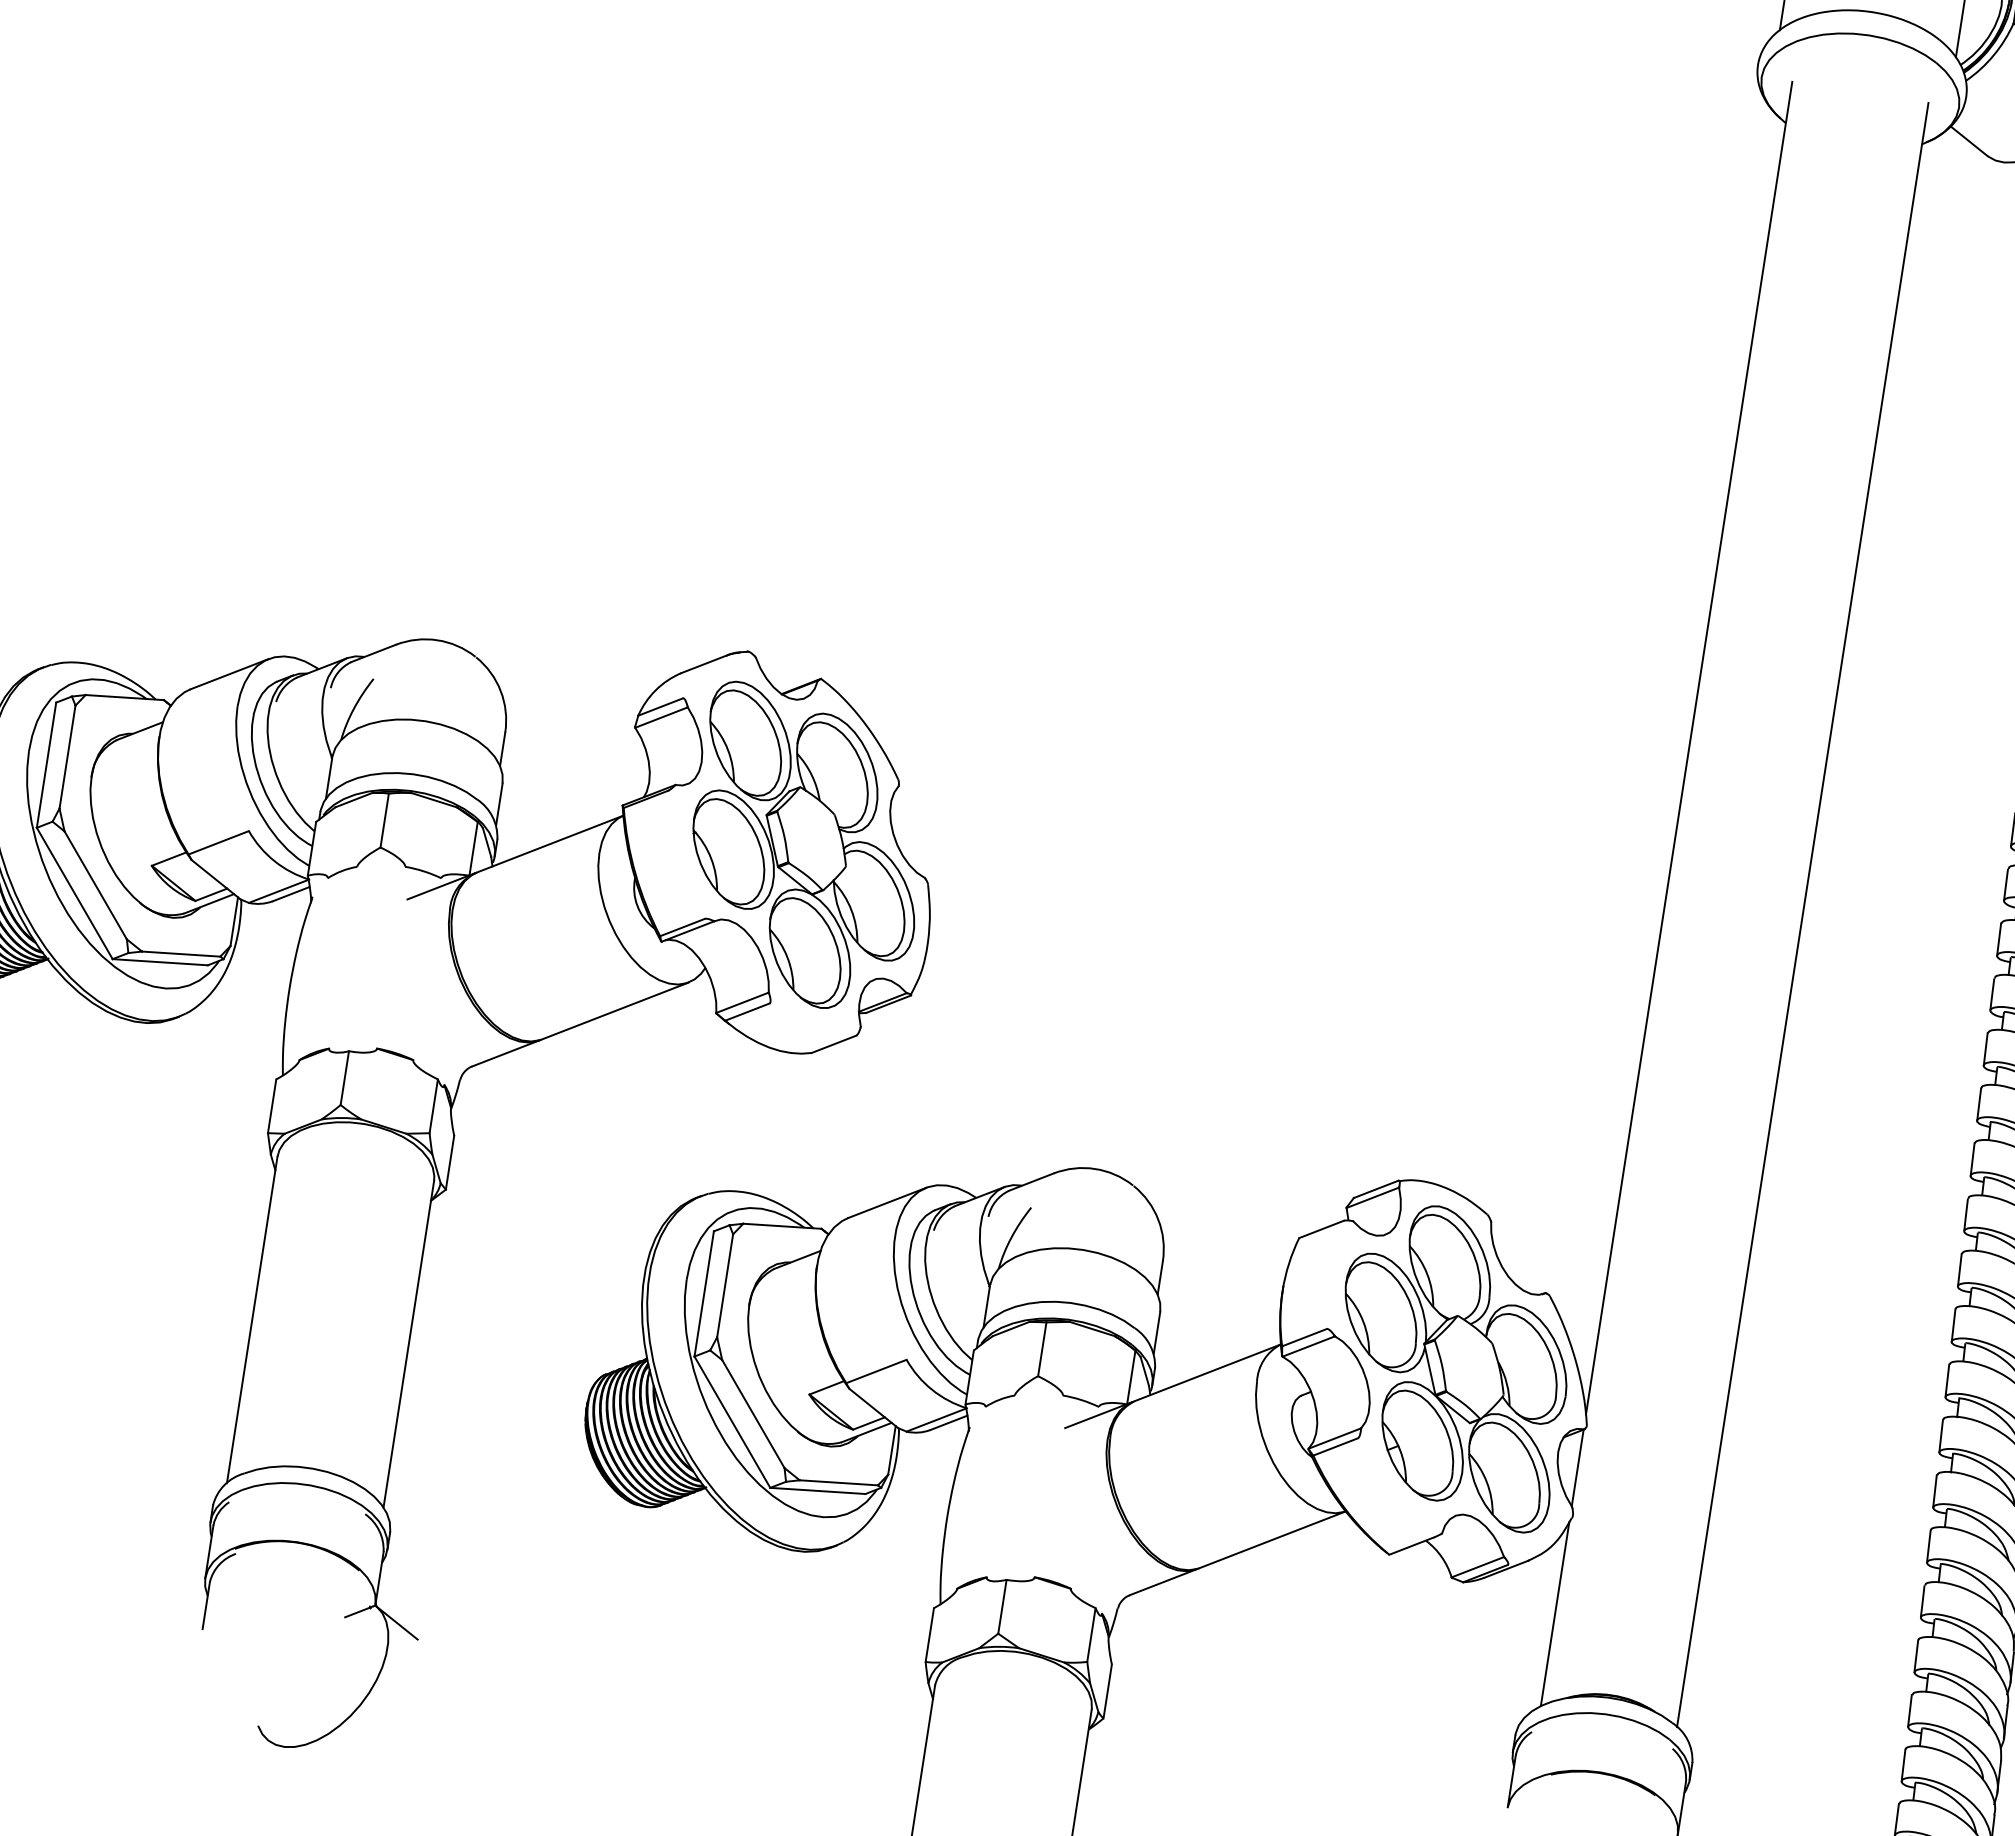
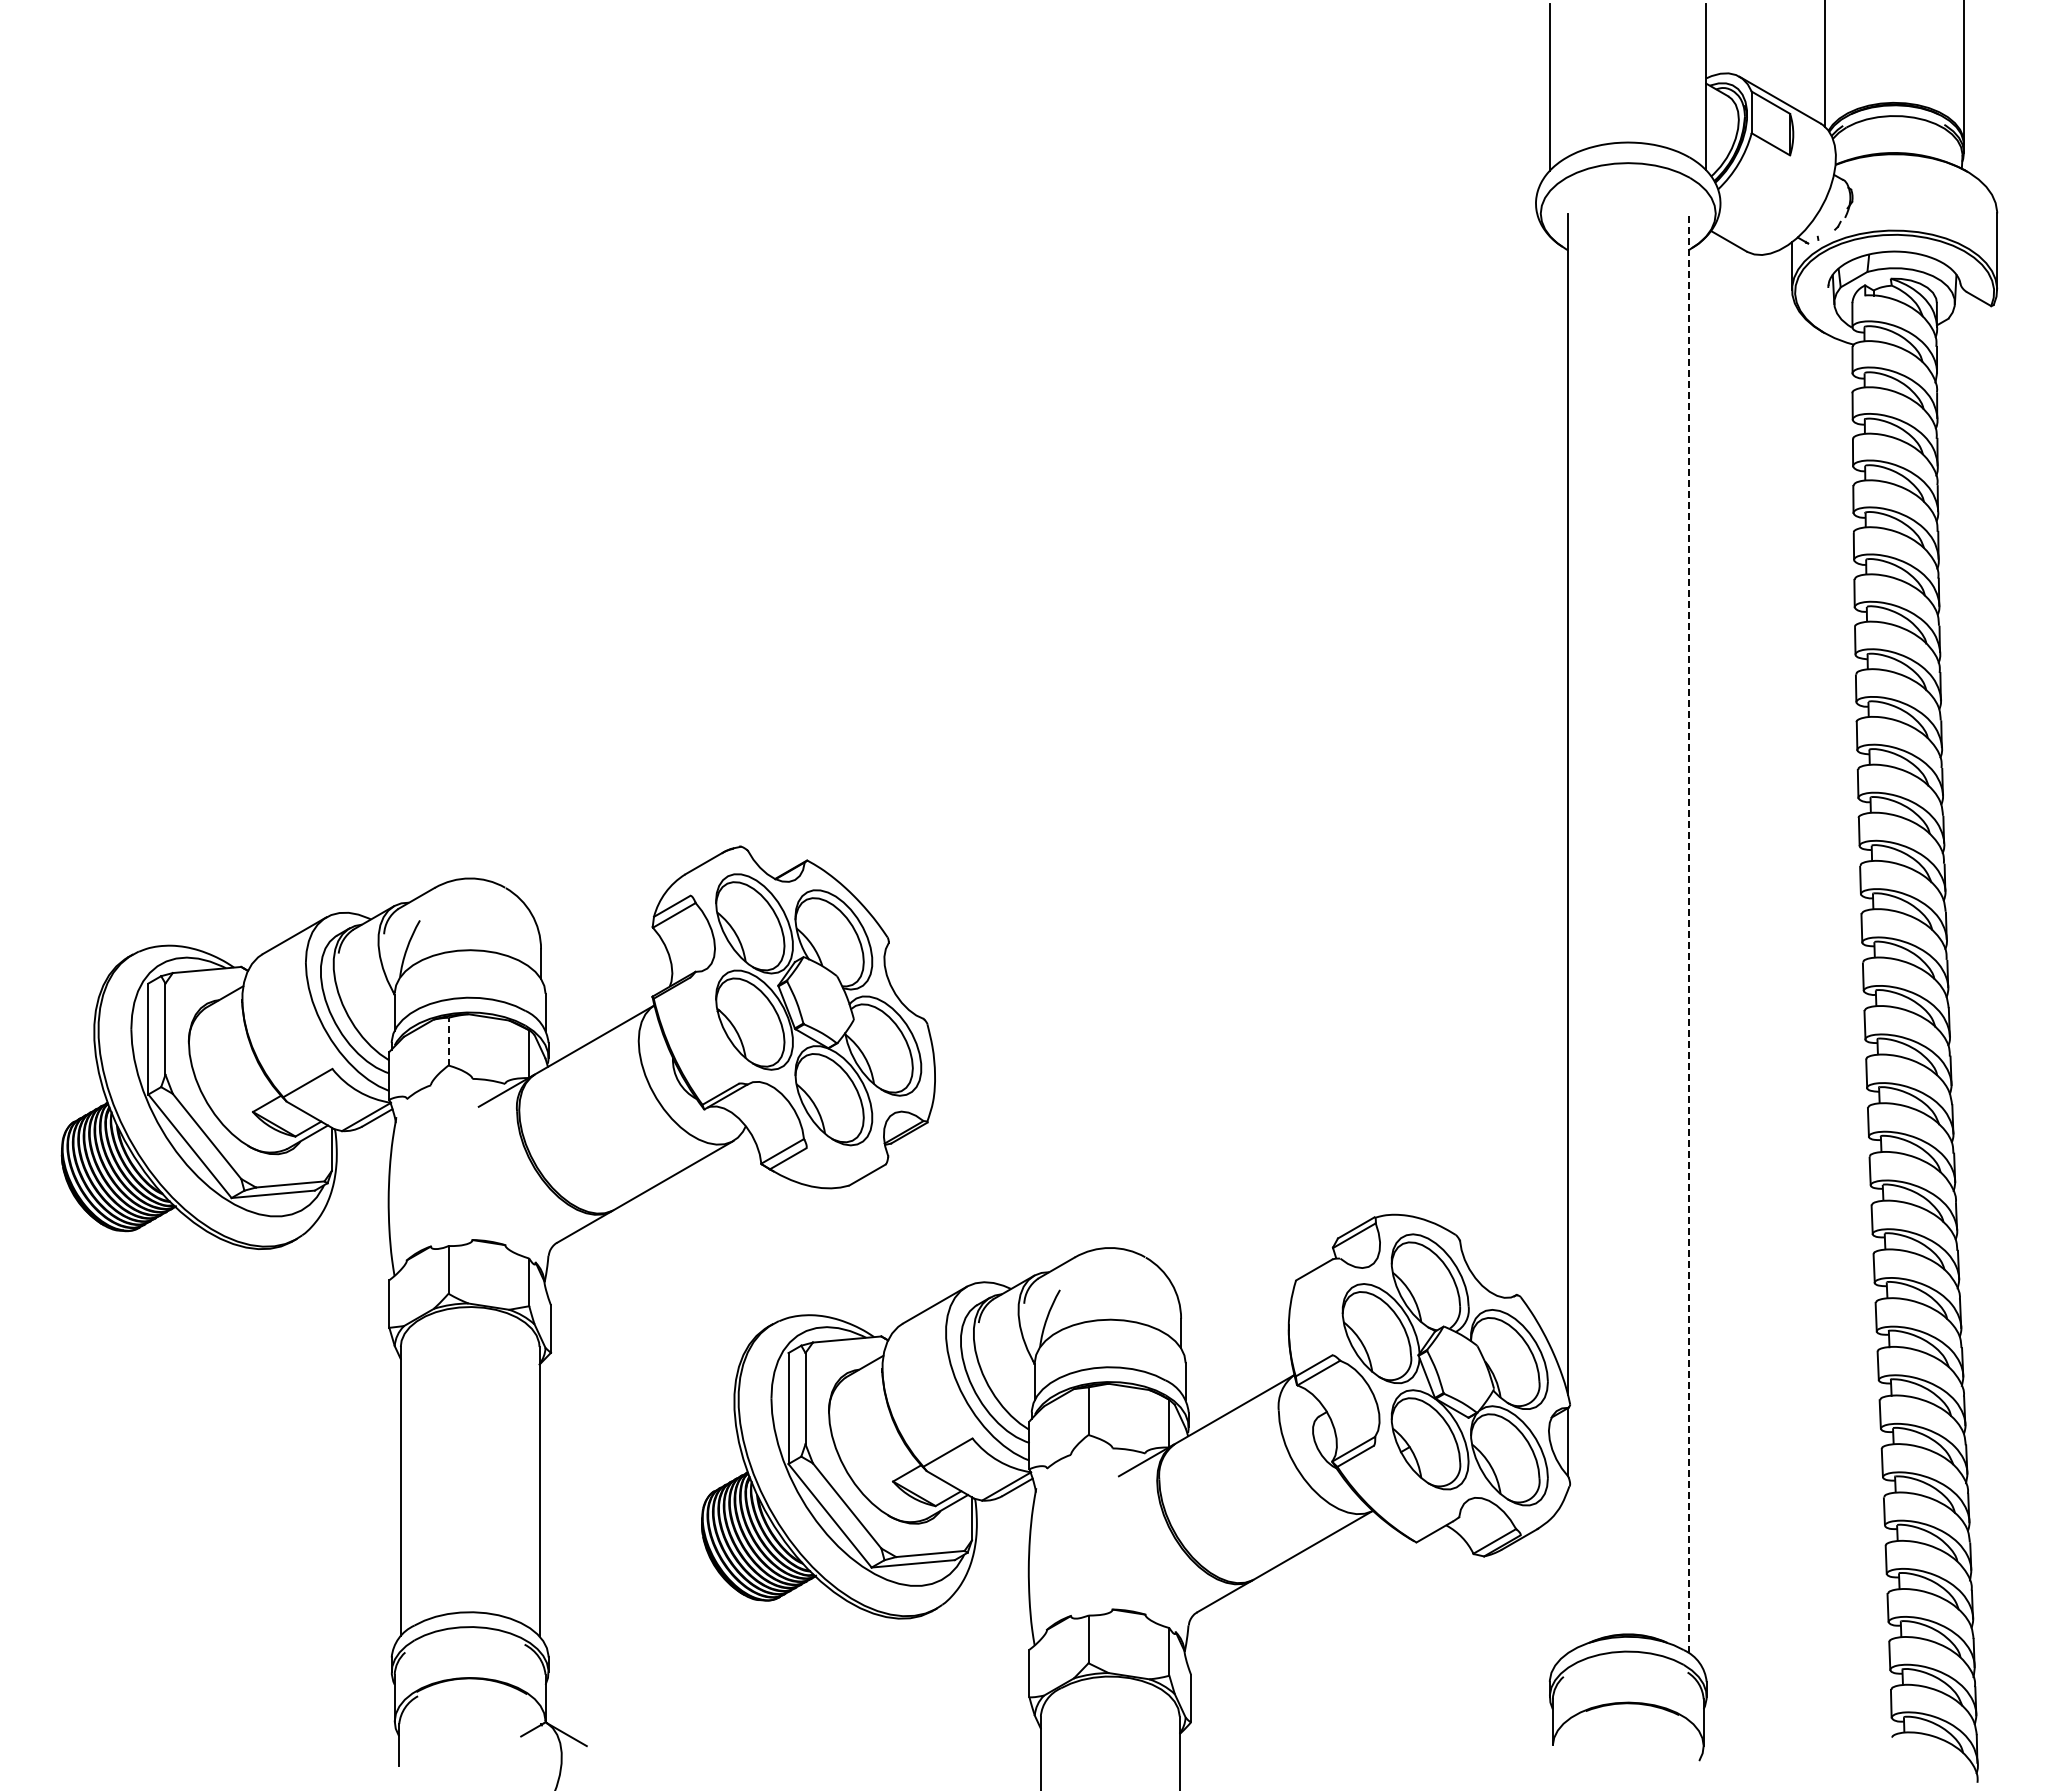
line: (384, 820) -> (448, 1041), solid -> dashed
line: (1802, 915) -> (1688, 933), solid -> dashed
line: (1554, 1613) -> (1567, 1571), removed

